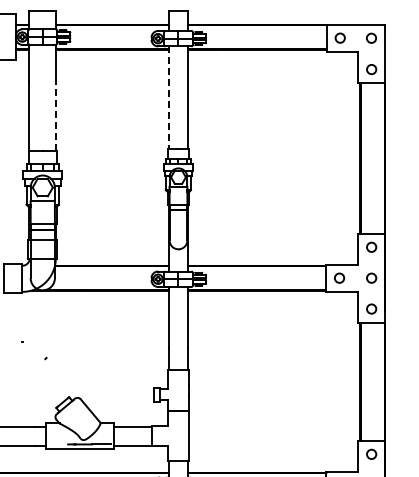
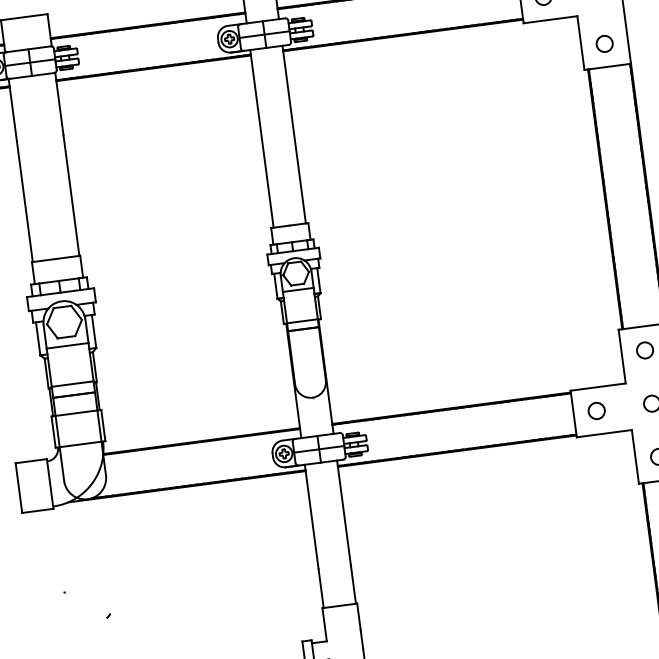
line: (169, 97) -> (262, 138), dashed -> solid
line: (56, 116) -> (72, 196), dashed -> solid

